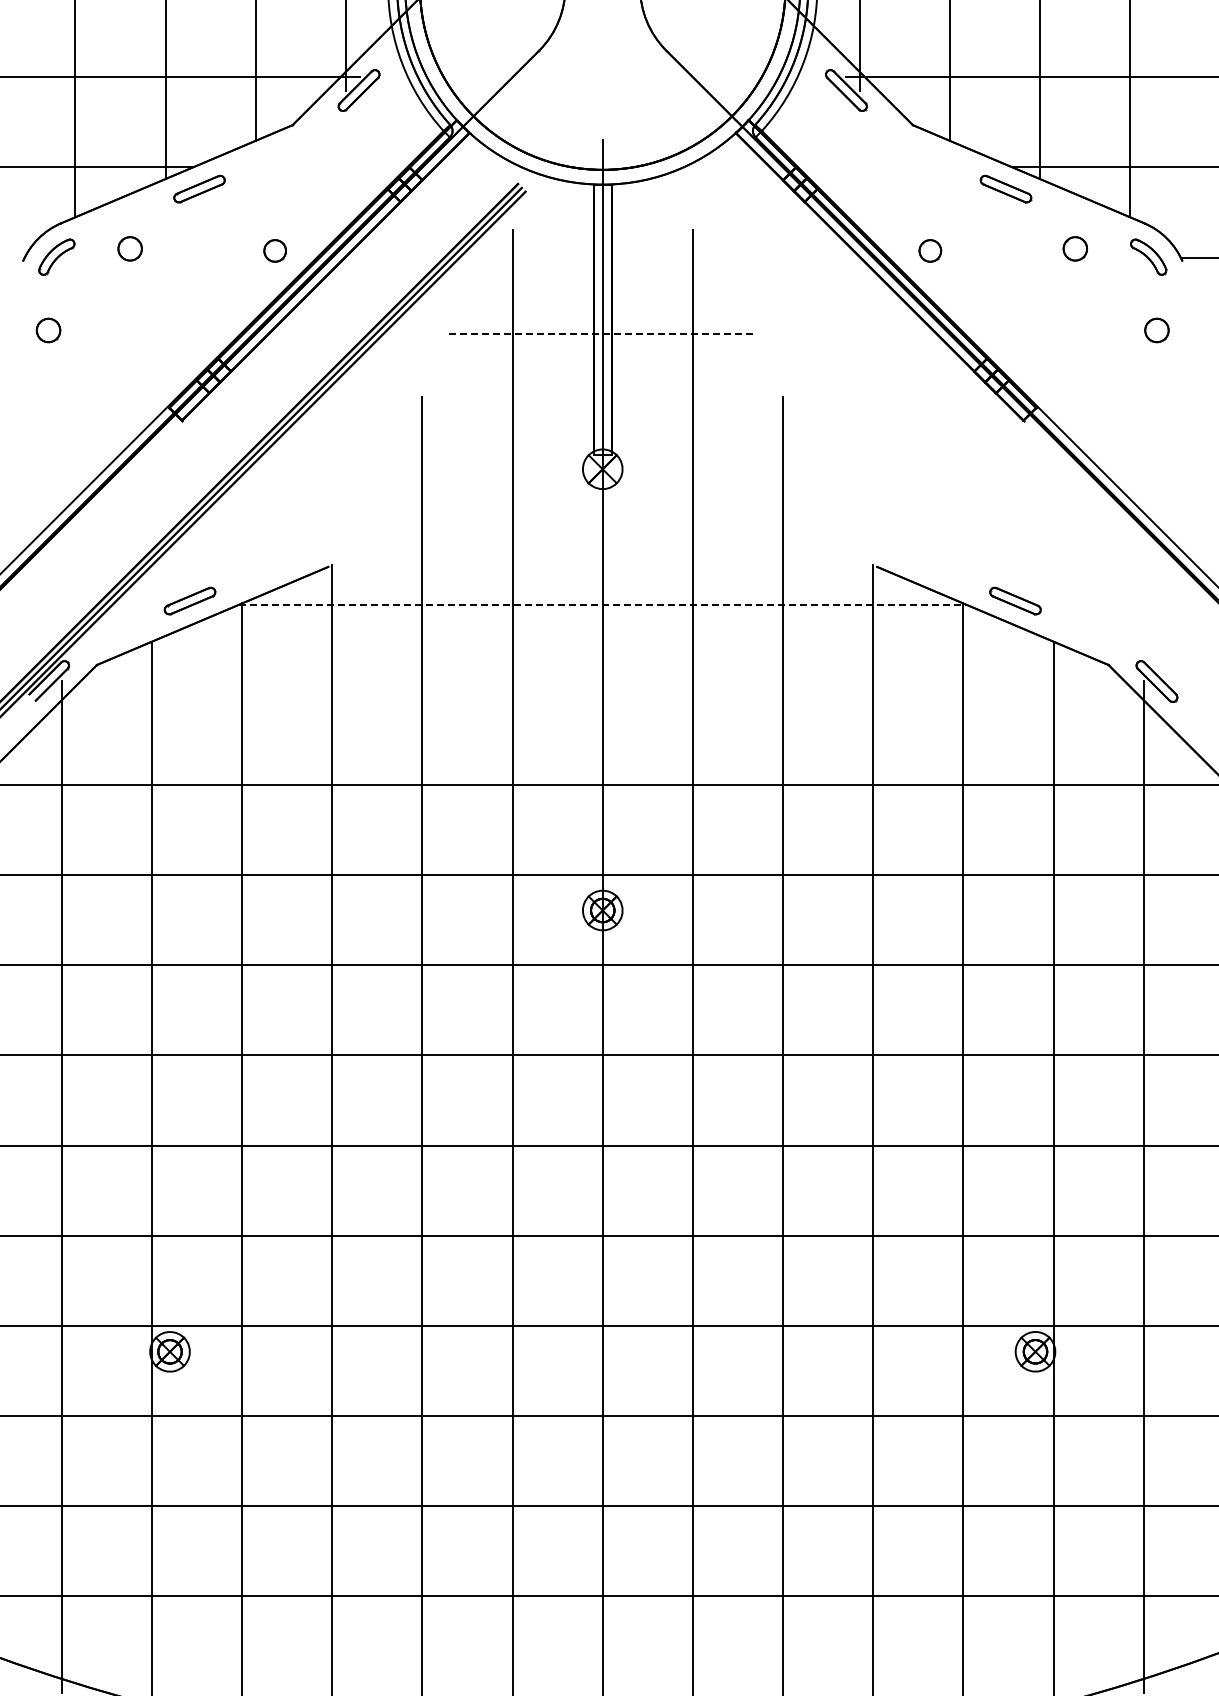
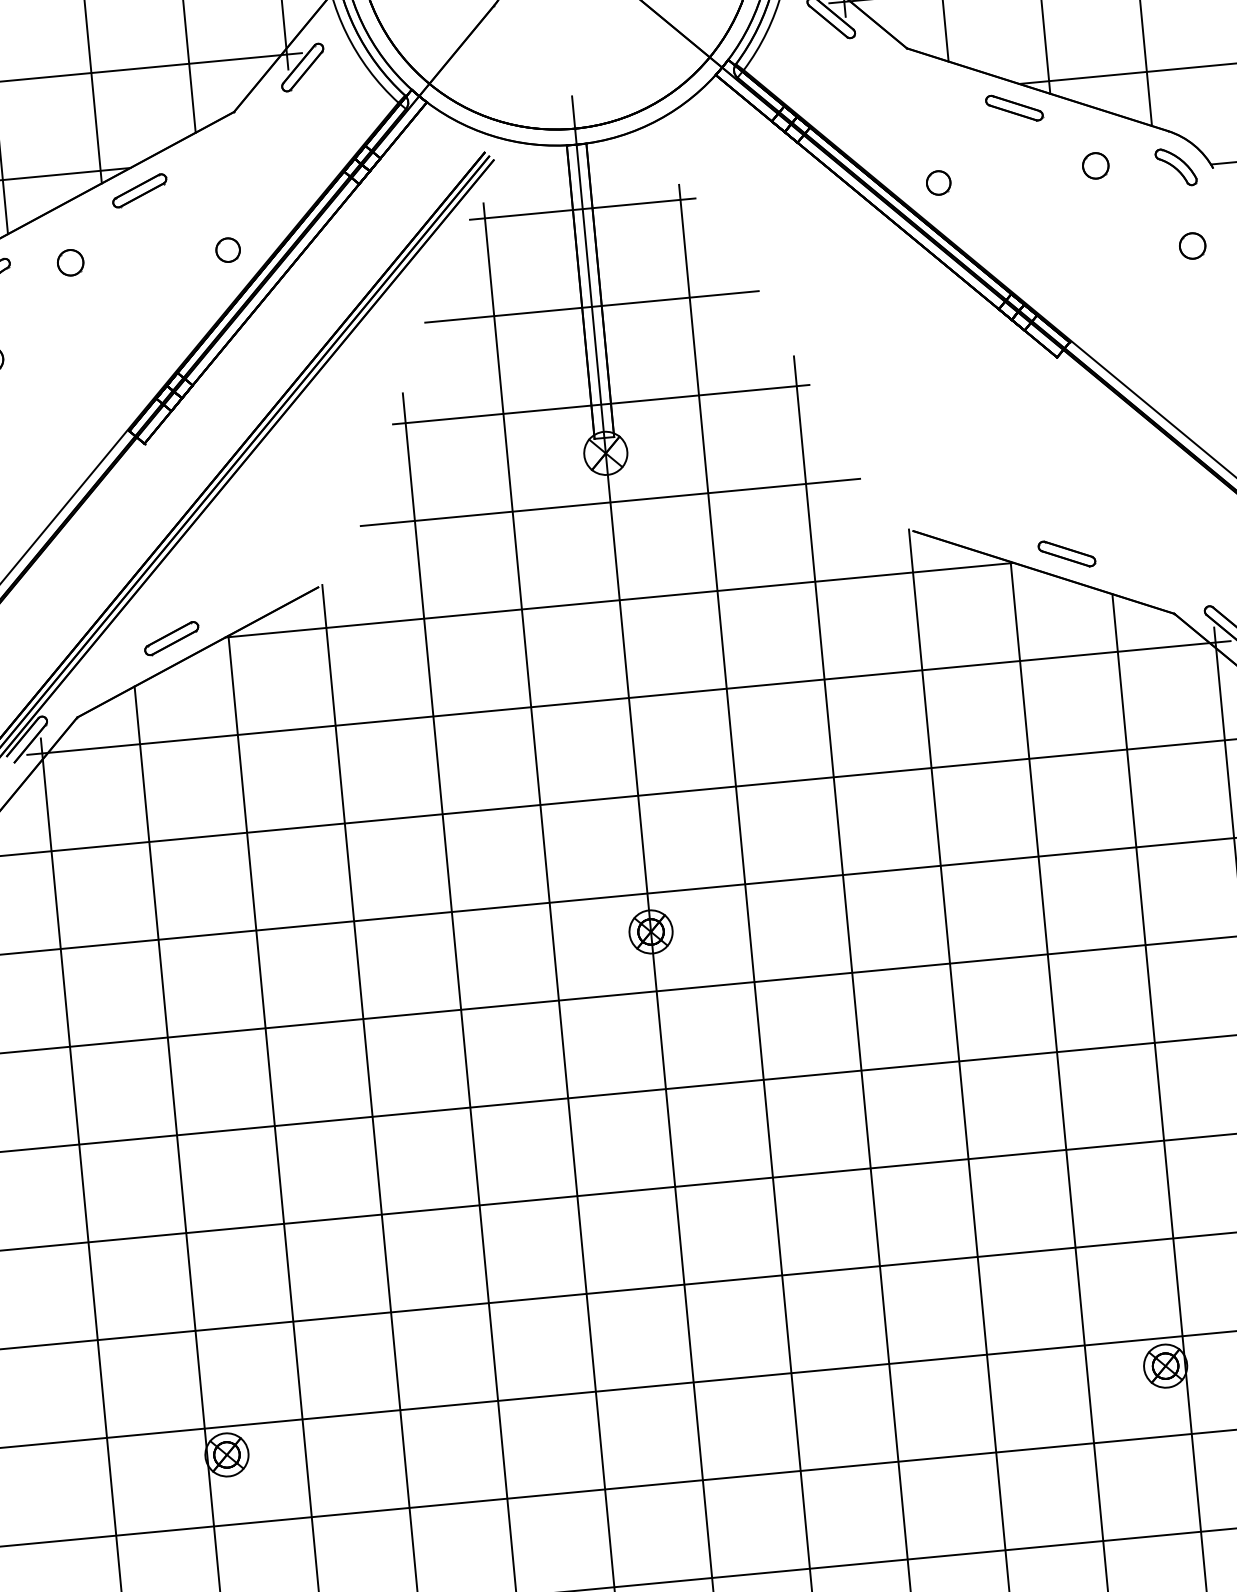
line: (602, 244) -> (582, 209), added
line: (602, 334) -> (591, 307), dashed -> solid
line: (602, 424) -> (600, 404), added
line: (602, 514) -> (610, 502), added
line: (603, 604) -> (620, 599), dashed -> solid
line: (602, 694) -> (628, 697), added

